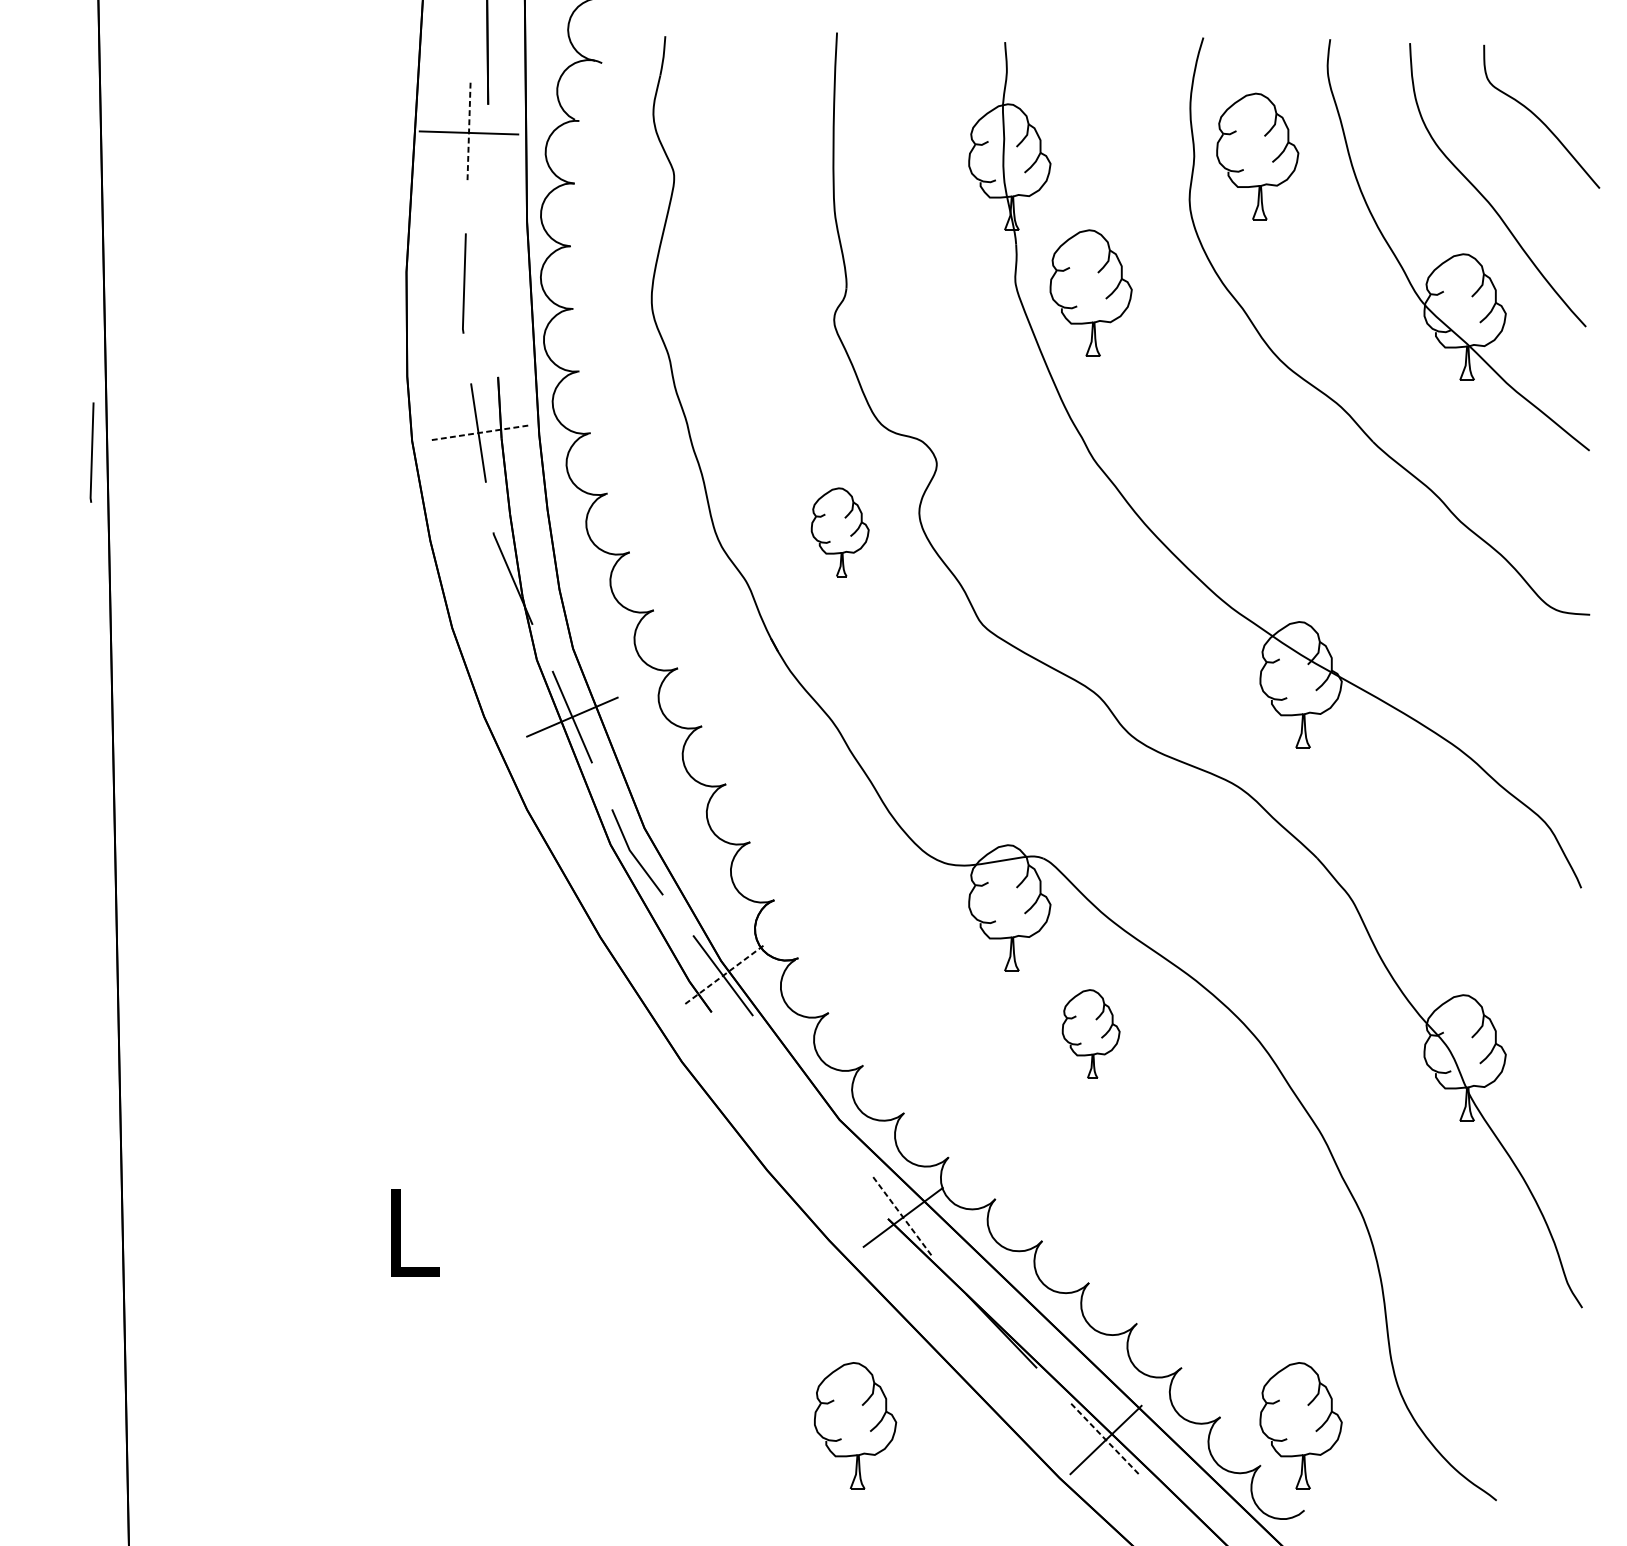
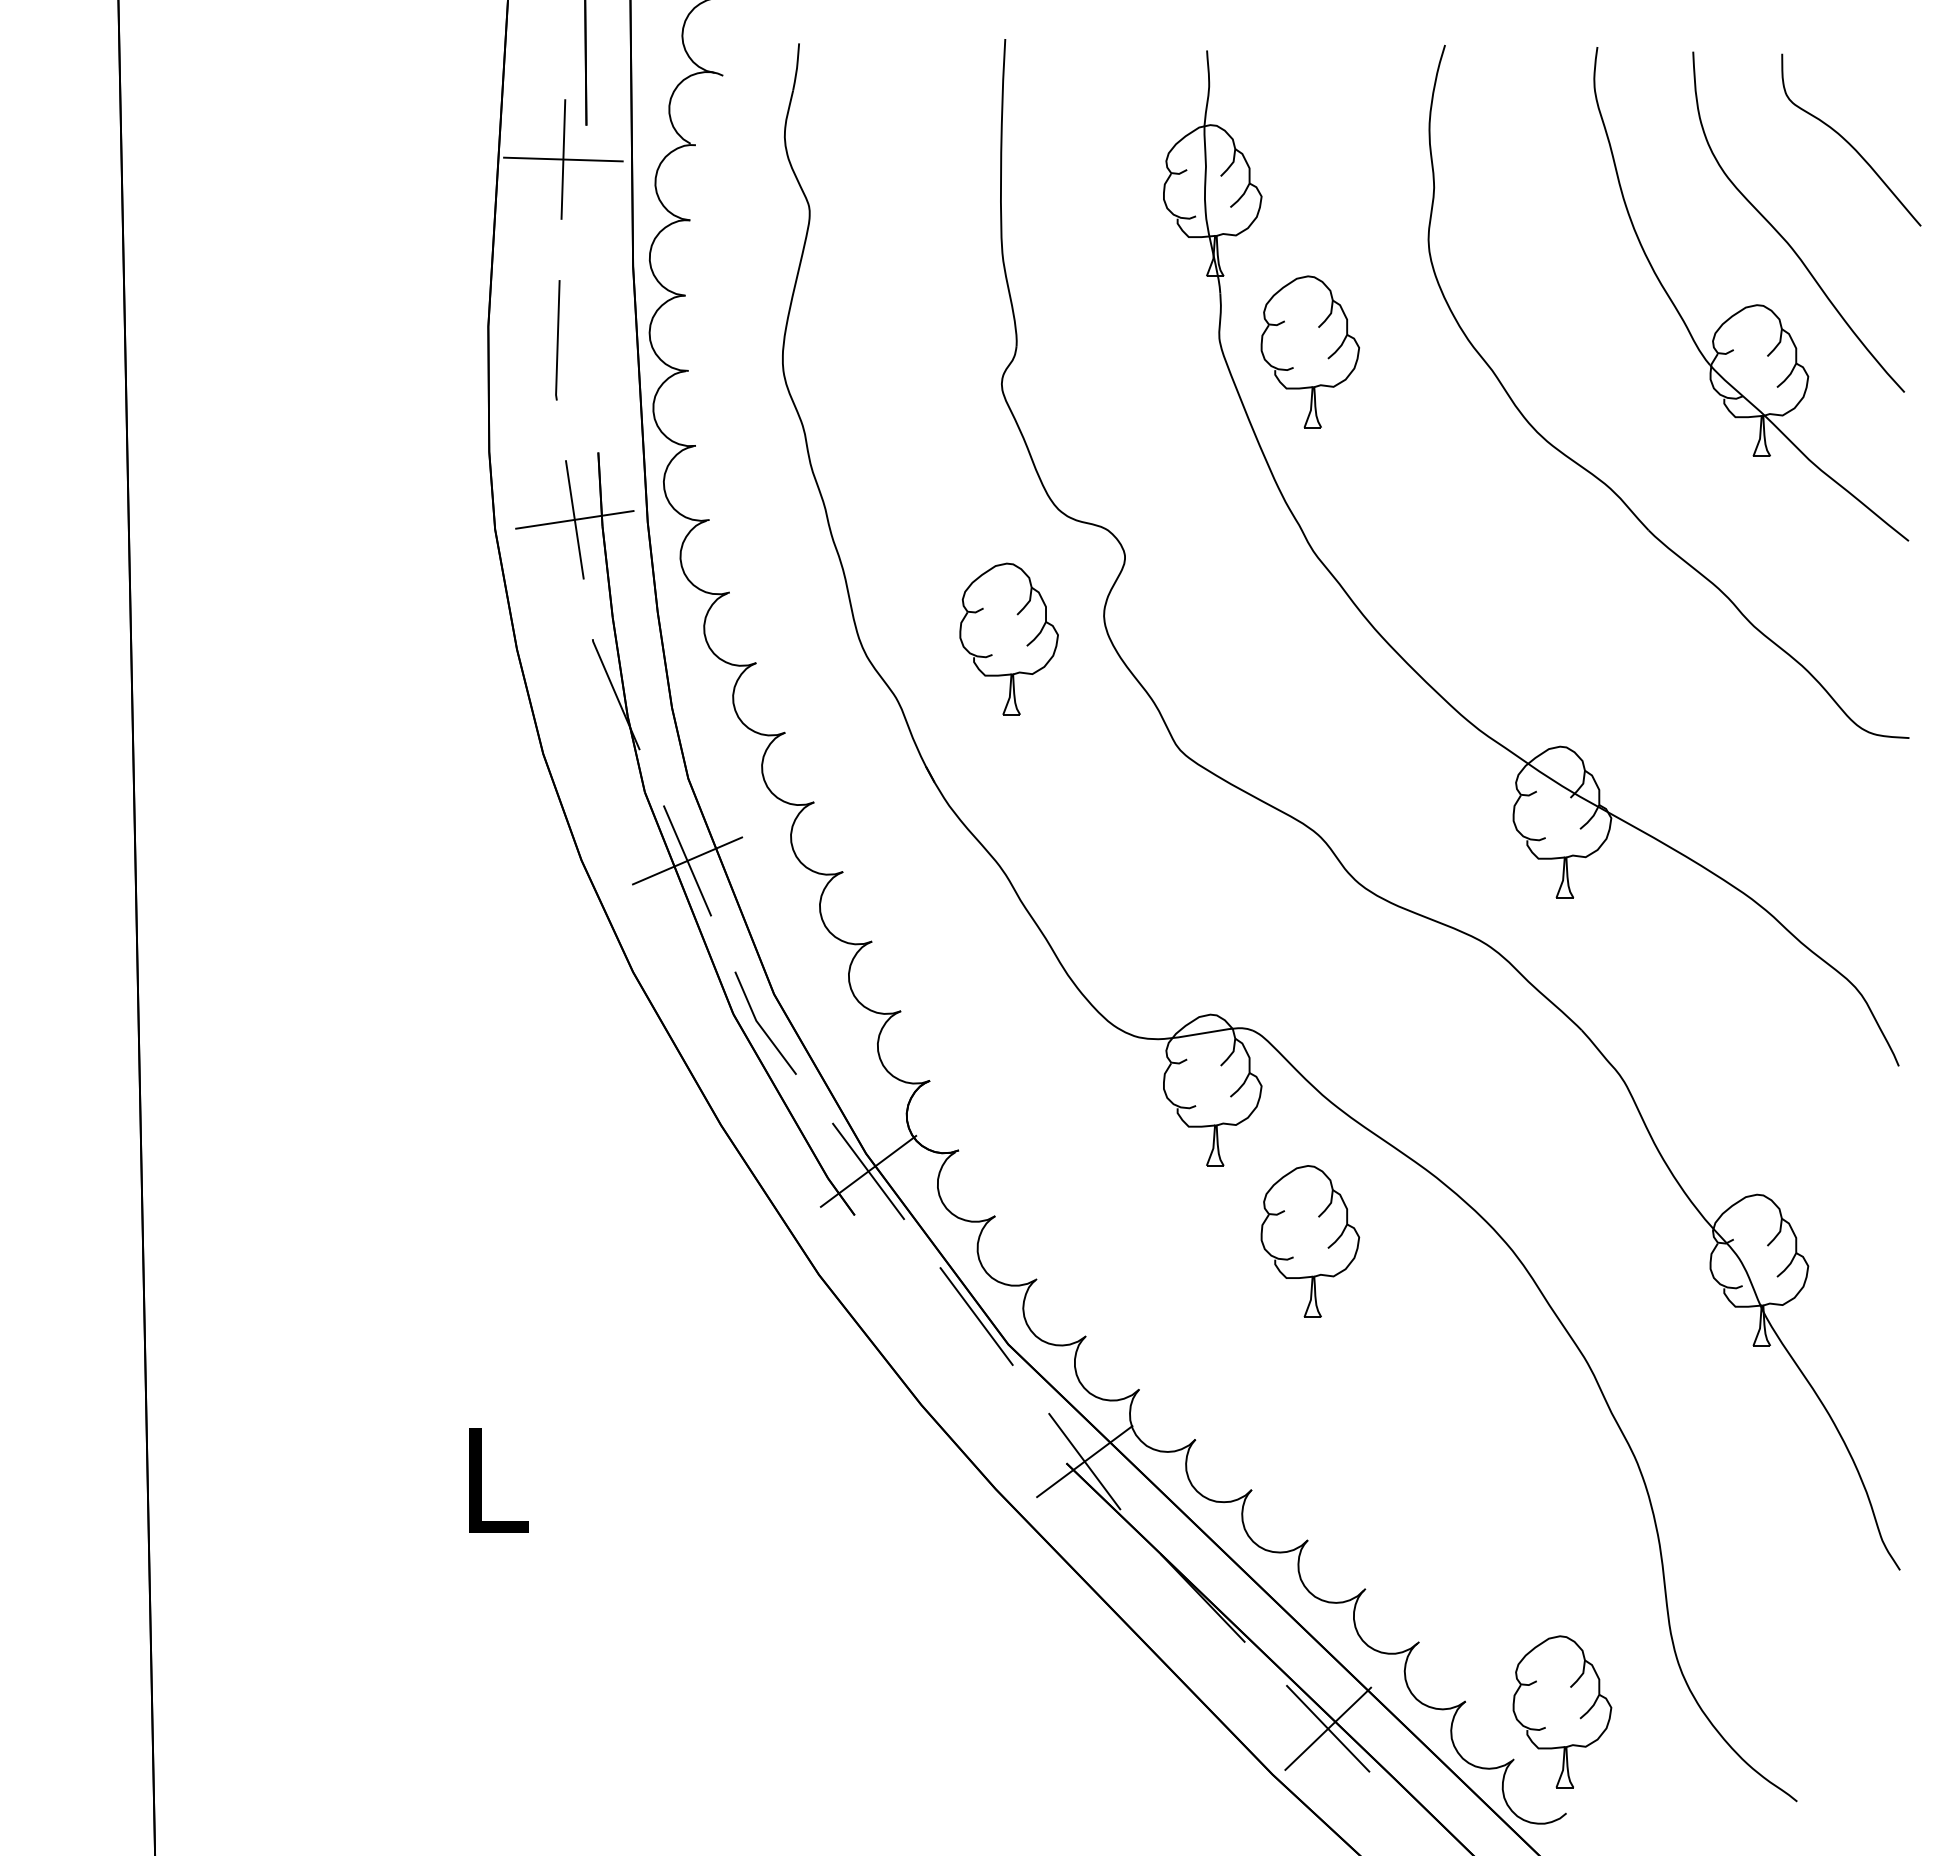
line: (469, 132) -> (563, 159), dashed -> solid
part: (1257, 156) -> (1509, 187), removed
line: (478, 432) -> (574, 519), dashed -> solid
line: (91, 452) -> (110, 543), removed
part: (839, 531) -> (1008, 638), size x1.43
line: (723, 975) -> (868, 1171), dashed -> solid
part: (1091, 1034) -> (1310, 1241), size x1.43
line: (813, 1096) -> (976, 1316), added
line: (903, 1217) -> (1084, 1461), dashed -> solid
part: (855, 1425) -> (1027, 1711), removed
line: (1106, 1439) -> (1328, 1728), dashed -> solid

